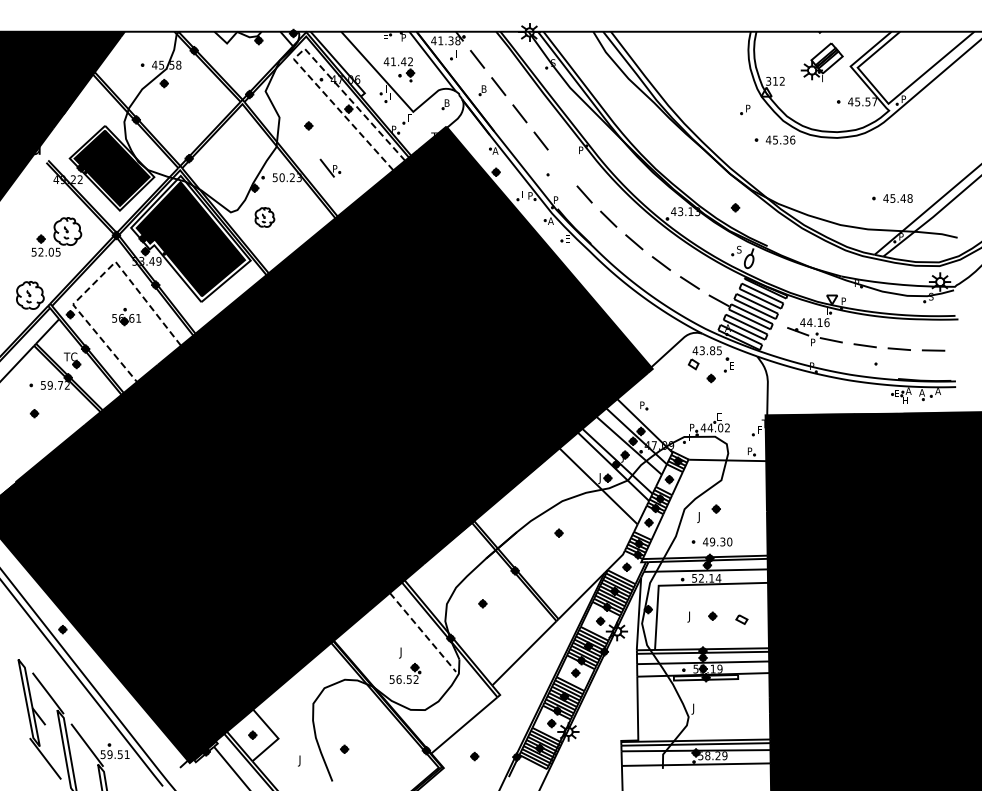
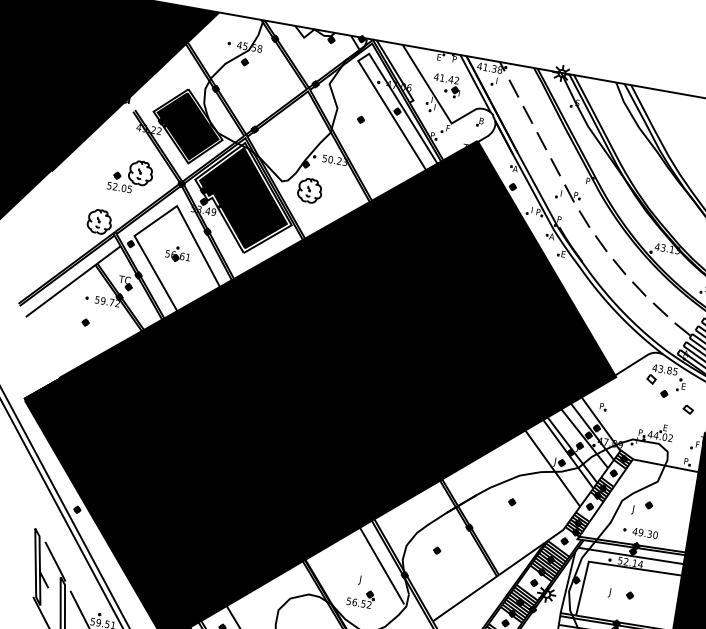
line: (299, 53) -> (363, 57), dashed -> solid
part: (482, 90) -> (513, 115), removed
part: (330, 167) -> (572, 193), moved
part: (264, 217) -> (309, 190), size x1.43
line: (96, 281) -> (157, 219), dashed -> solid
part: (741, 619) -> (688, 409), moved
line: (423, 632) -> (382, 566), dashed -> solid

